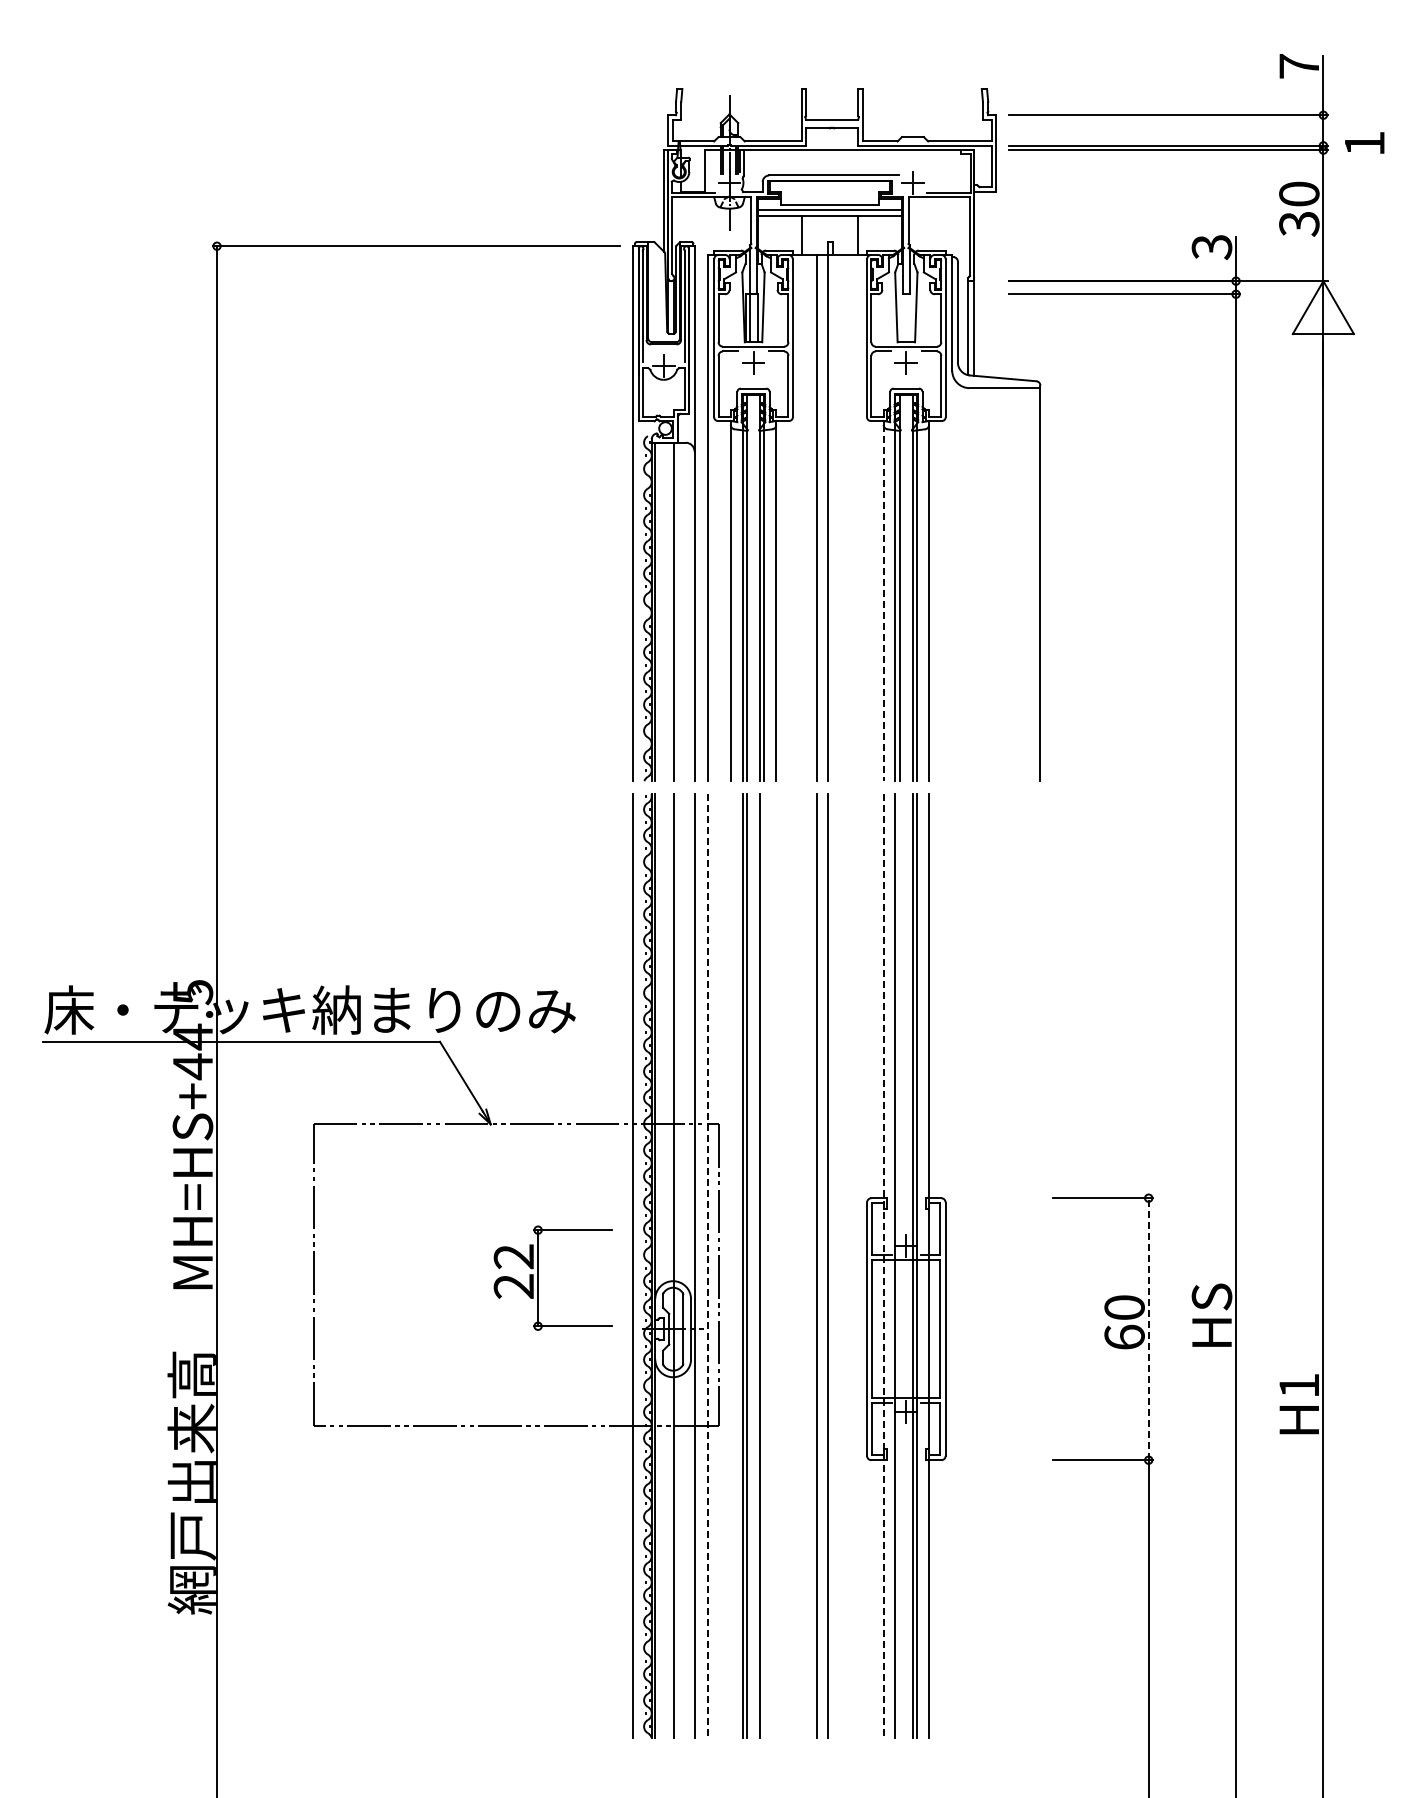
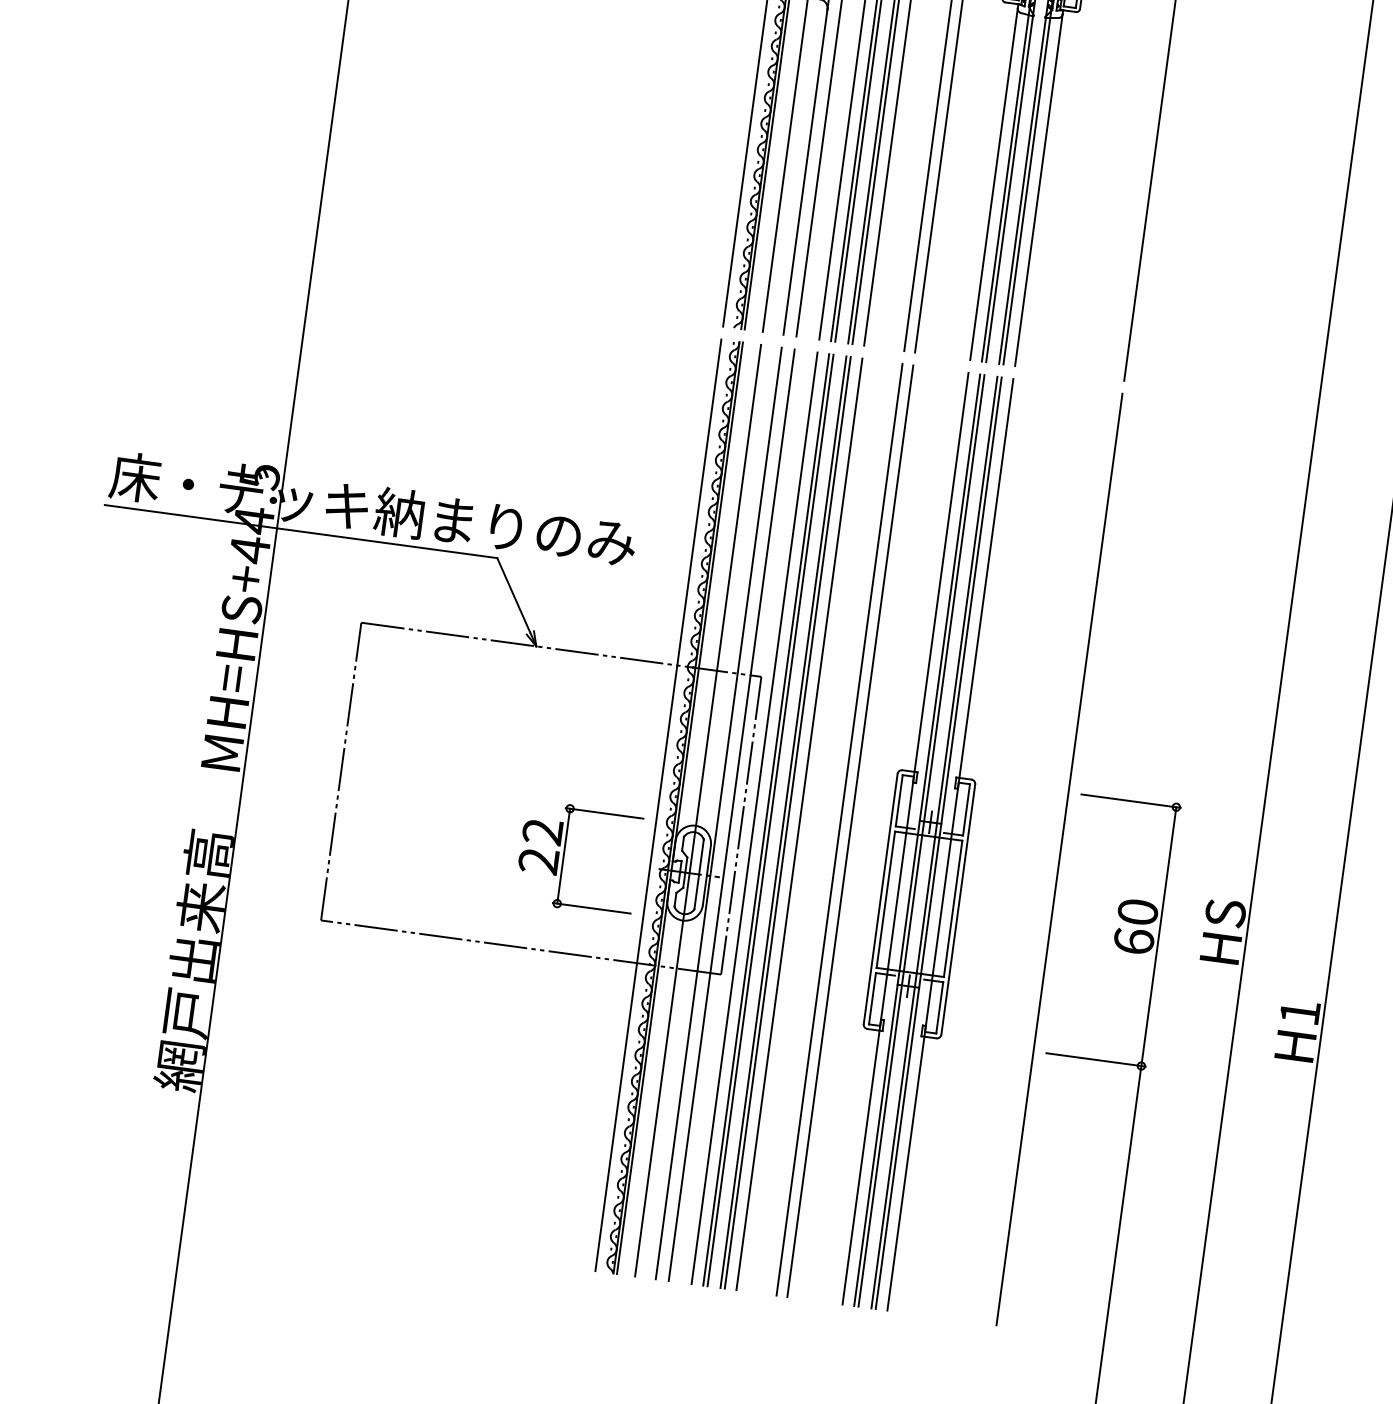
line: (883, 603) -> (993, 184), dashed -> solid
line: (707, 1265) -> (731, 814), dashed -> solid
line: (730, 1265) -> (754, 817), added
line: (764, 1265) -> (787, 822), added
line: (776, 1265) -> (799, 824), added
line: (883, 1265) -> (905, 838), dashed -> solid
line: (899, 1265) -> (921, 840), added
line: (1039, 1265) -> (1059, 859), added
part: (538, 1277) -> (564, 855), moved
line: (1148, 1328) -> (1158, 935), dashed -> solid

